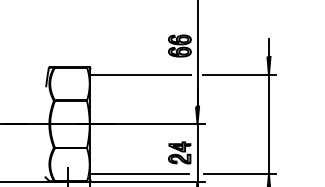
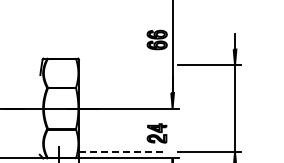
line: (141, 75) -> (123, 65), removed
line: (197, 153) -> (172, 133), removed
line: (140, 173) -> (122, 151), solid -> dashed

